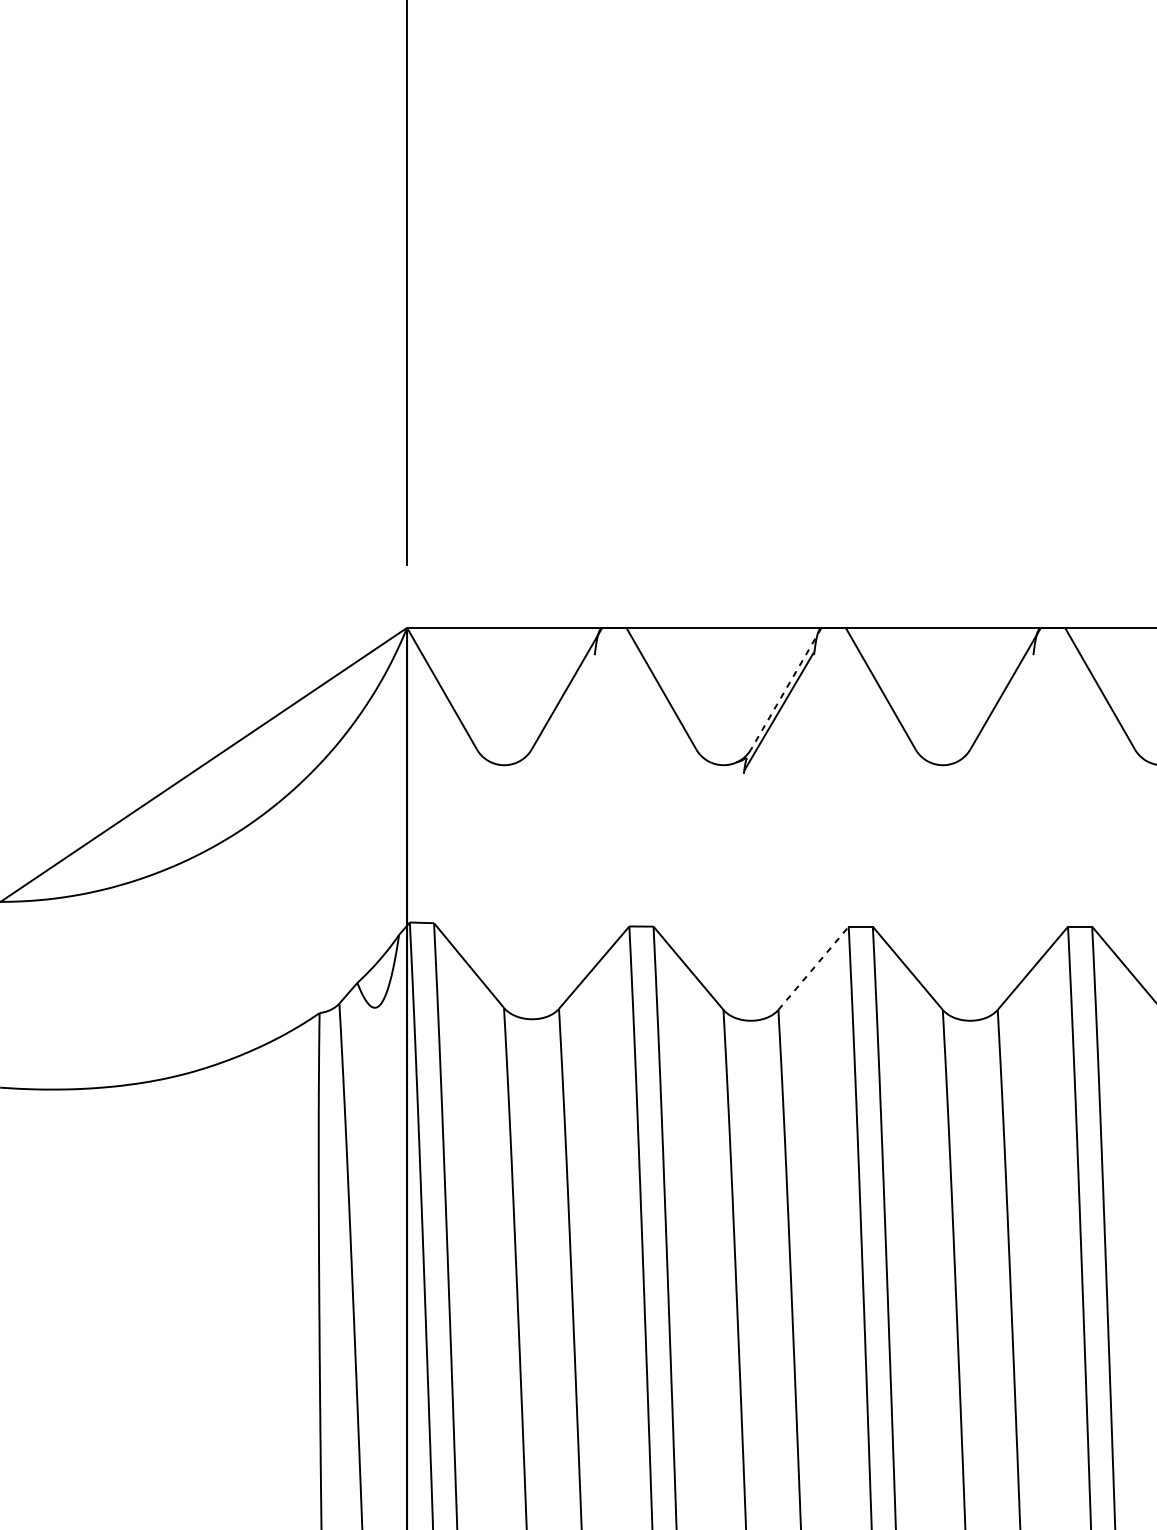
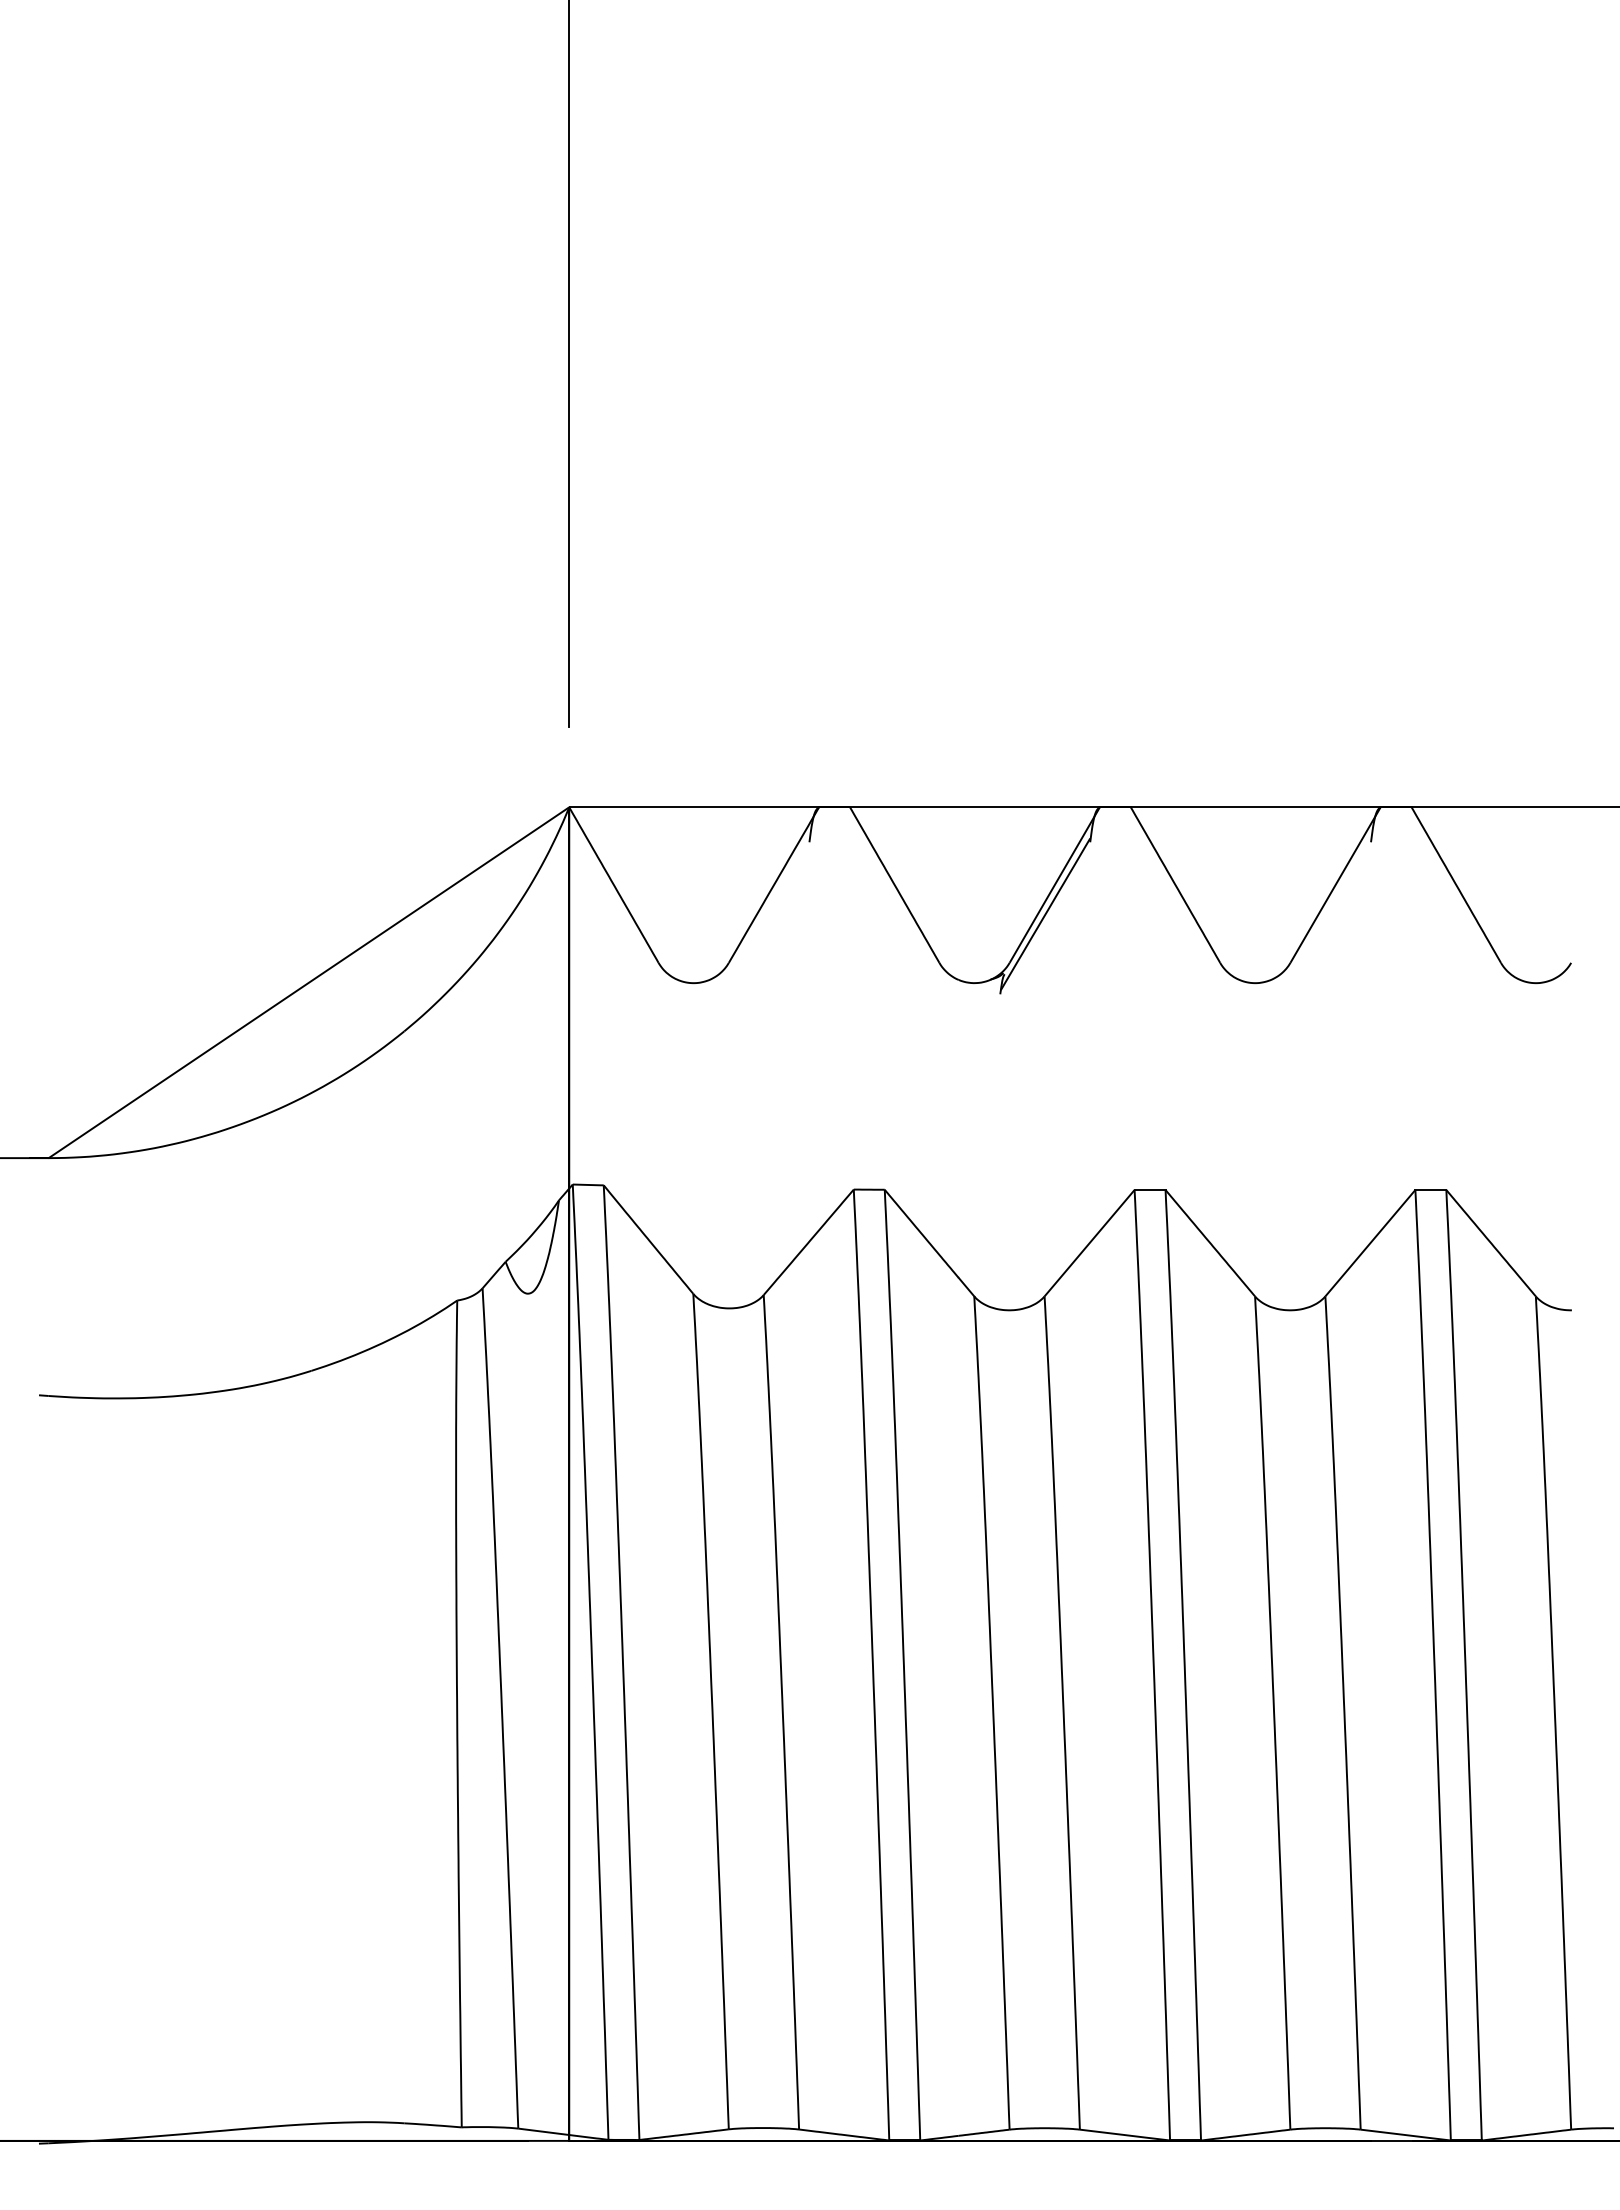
line: (786, 688) -> (1054, 885), dashed -> solid
line: (813, 968) -> (1089, 1243), dashed -> solid

